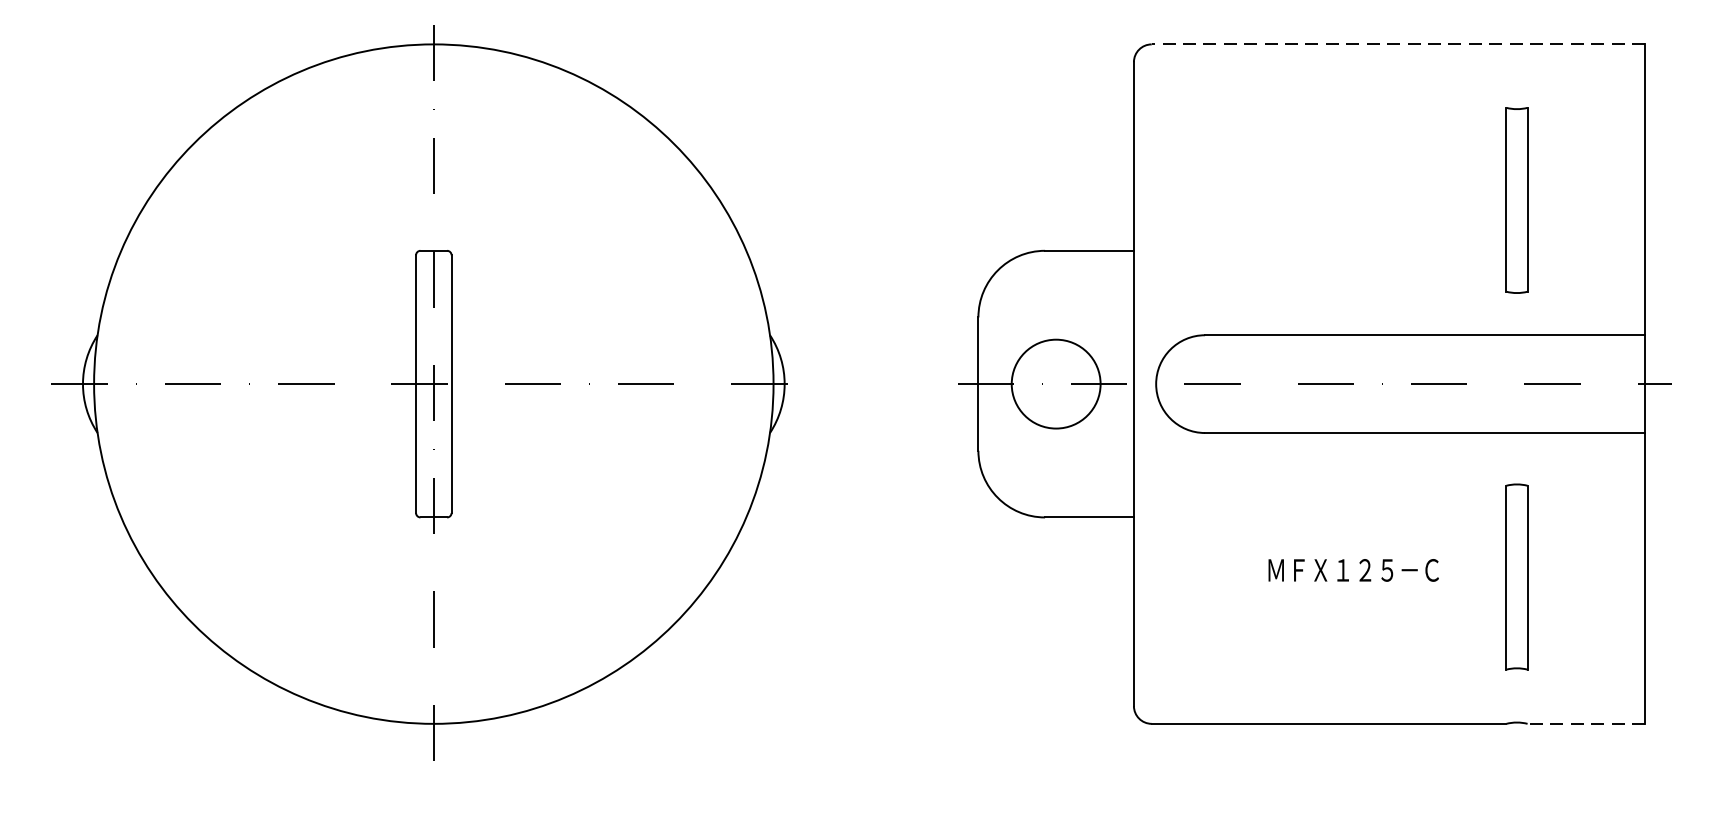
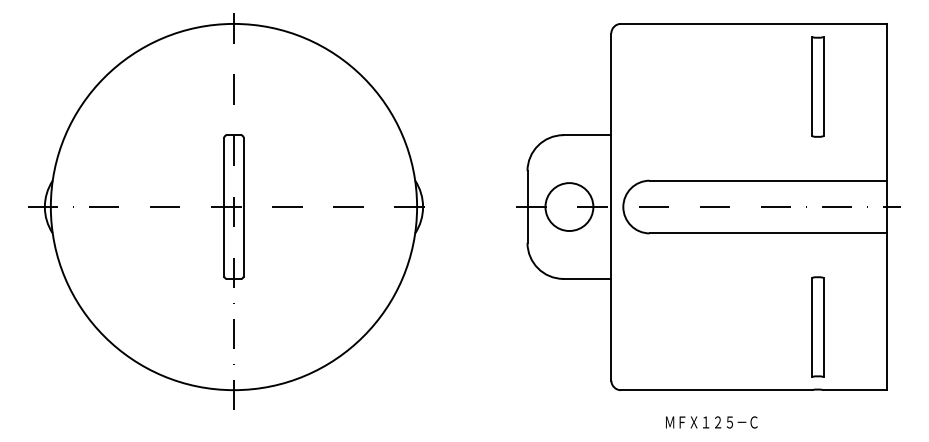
line: (1397, 43) -> (753, 23), dashed -> solid
part: (1516, 199) -> (817, 86), moved
text: (1353, 570) -> (711, 422), moved
part: (1516, 576) -> (817, 326), moved
line: (1586, 724) -> (855, 390), dashed -> solid

